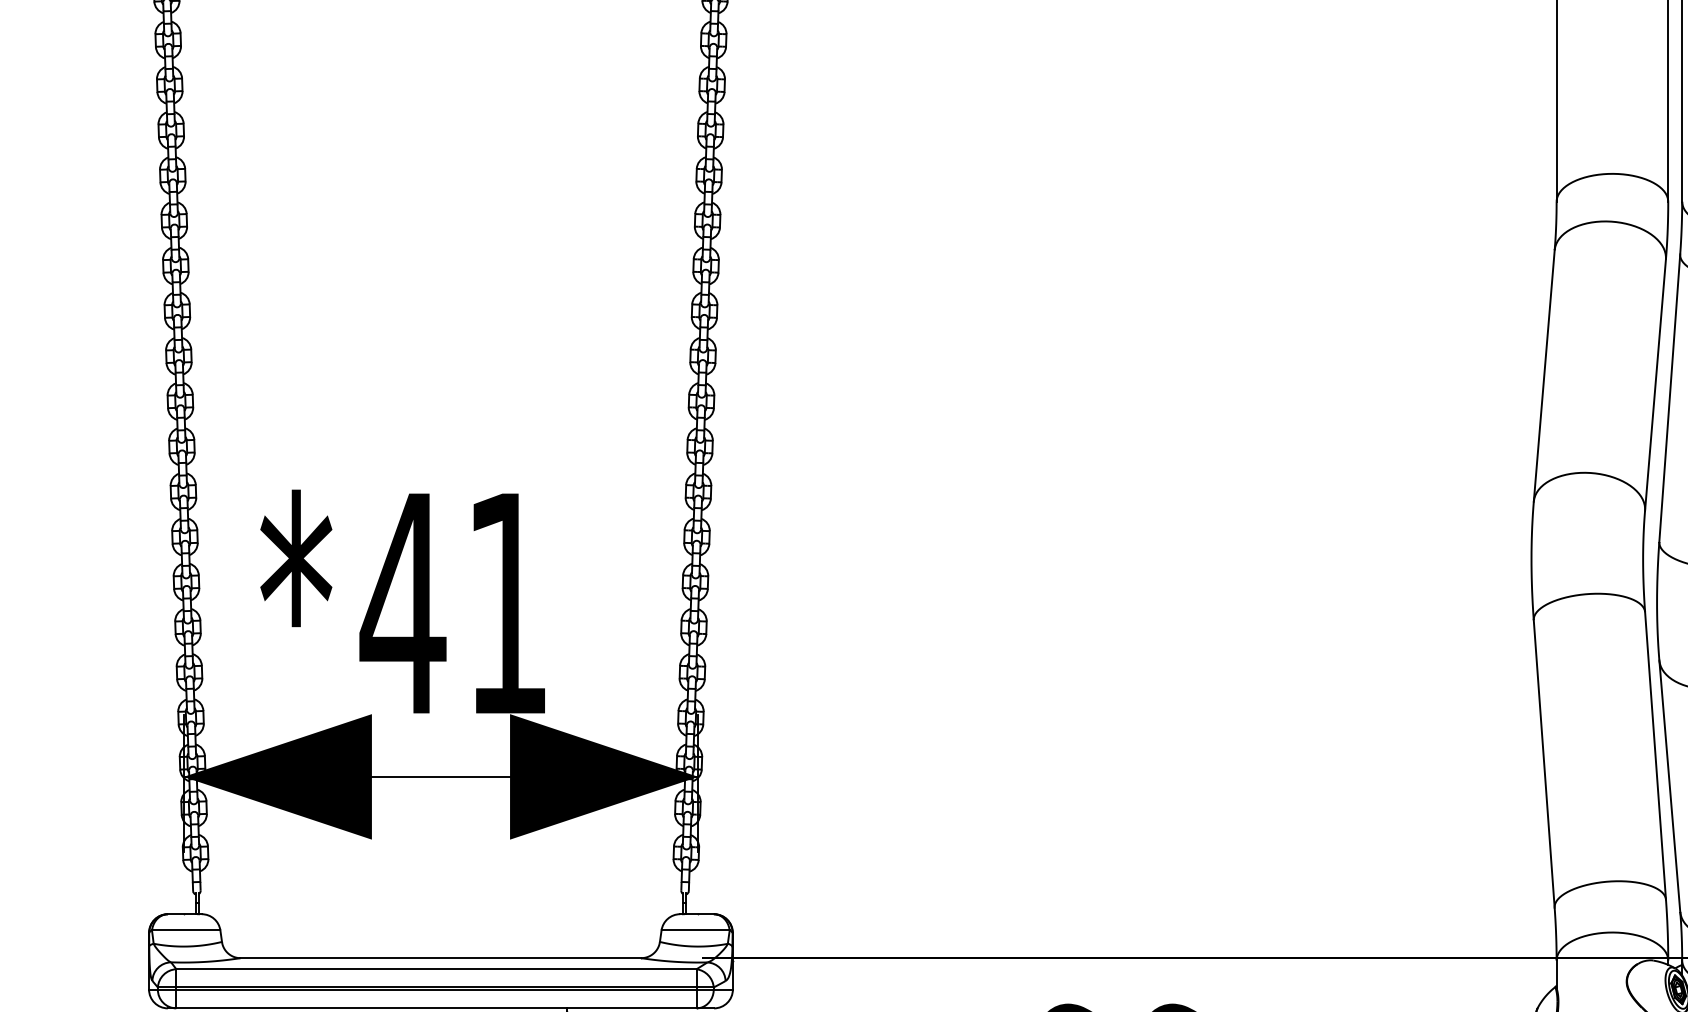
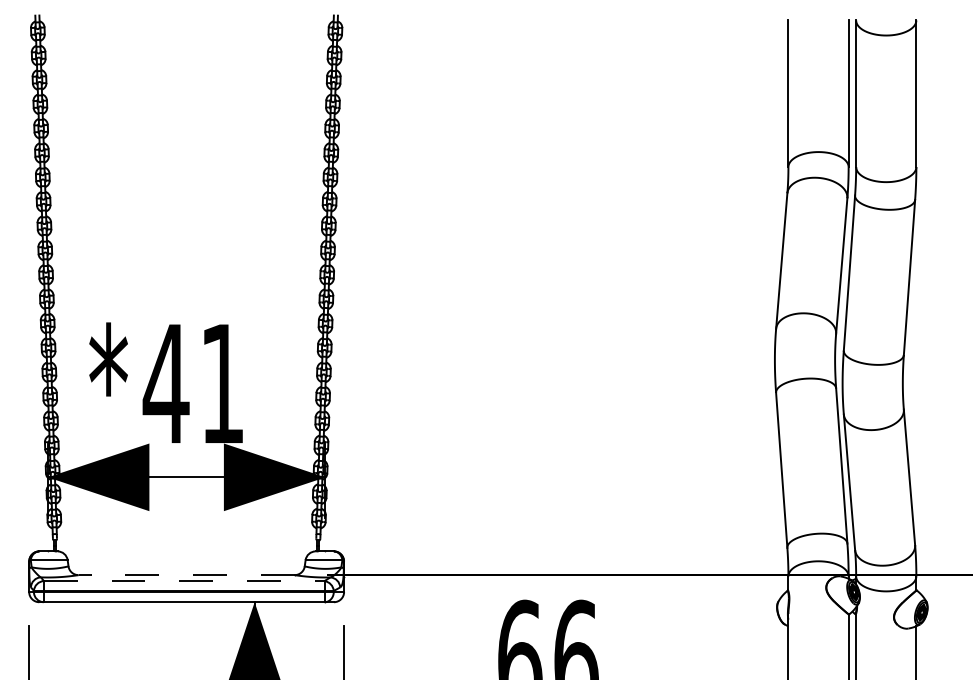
line: (440, 958) -> (186, 575), solid -> dashed
line: (436, 969) -> (184, 581), solid -> dashed

